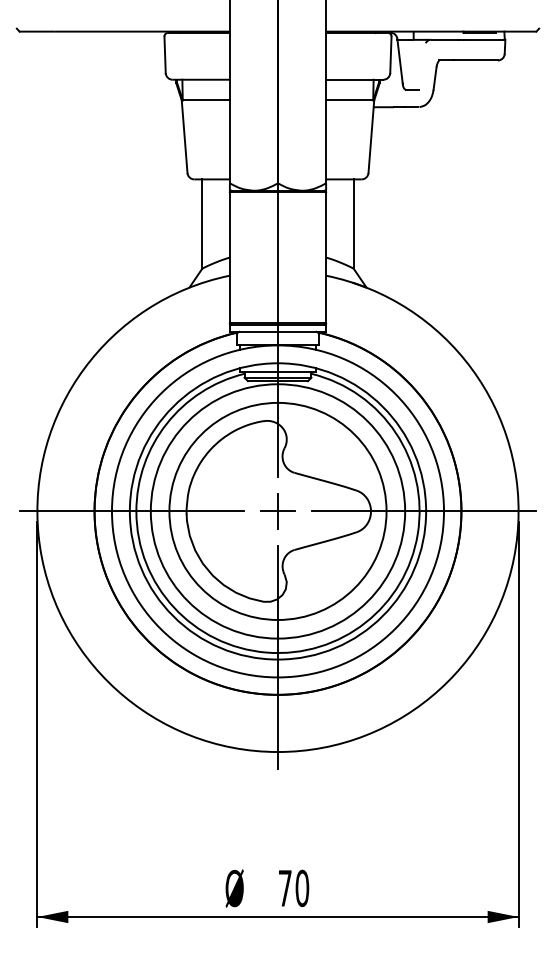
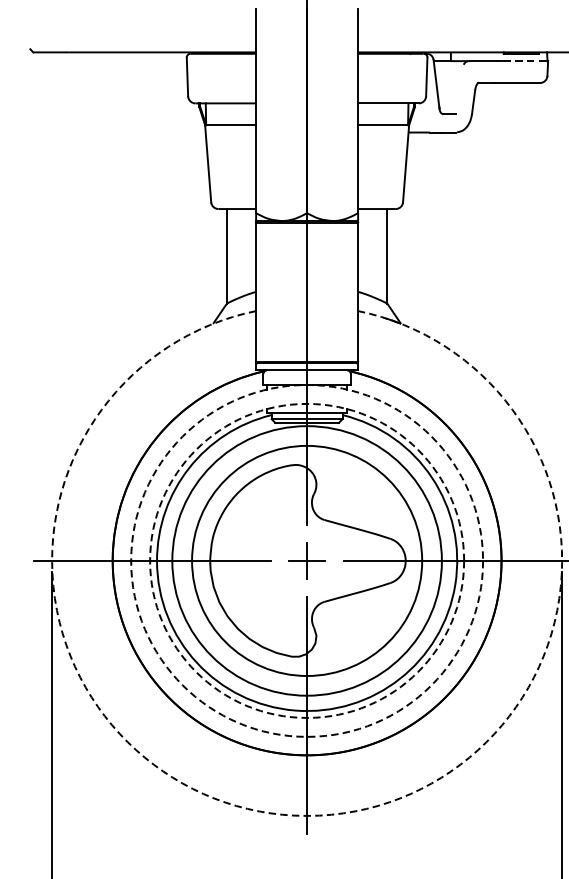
line: (483, 39) -> (524, 60), solid -> dashed
circle: (277, 511) -> (306, 561), solid -> dashed
circle: (277, 511) -> (306, 561), solid -> dashed
arc: (278, 752) -> (307, 816), solid -> dashed

